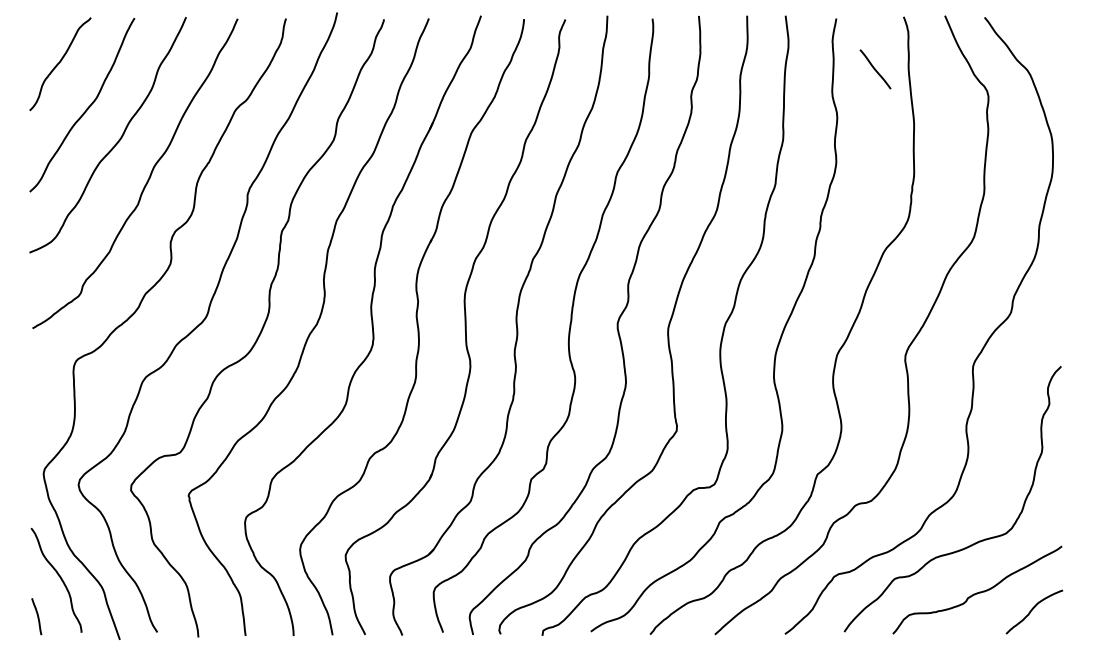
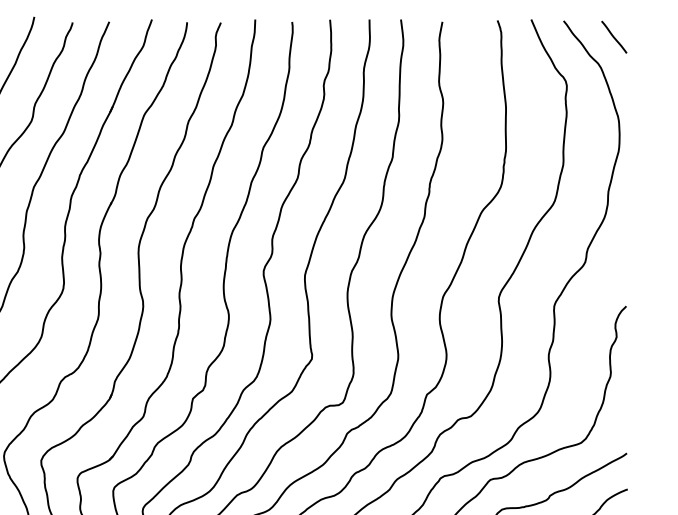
line: (875, 69) -> (614, 37), moved

